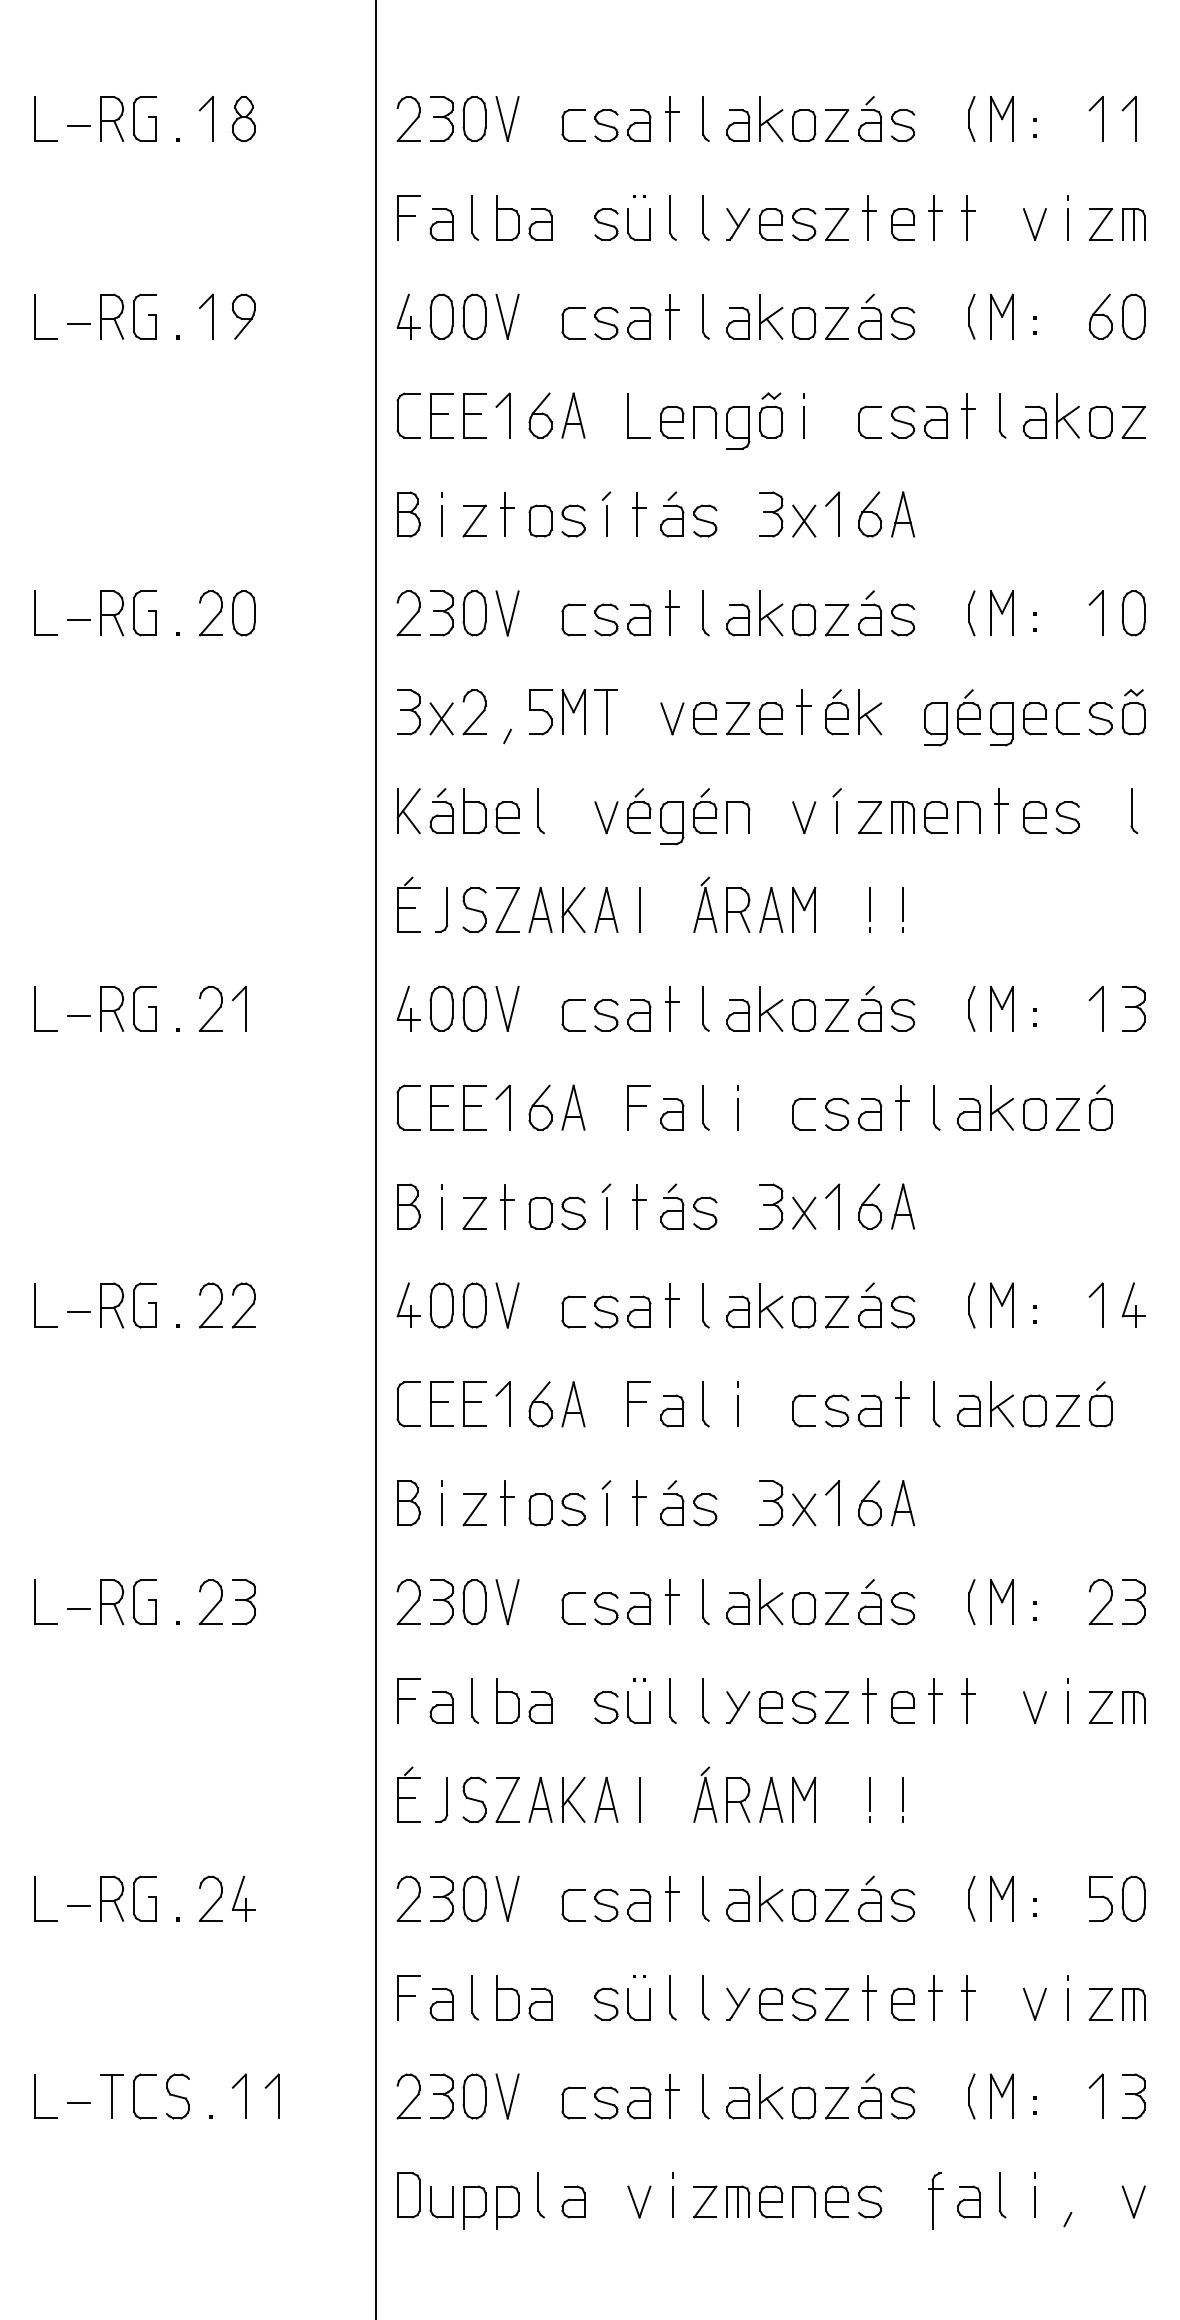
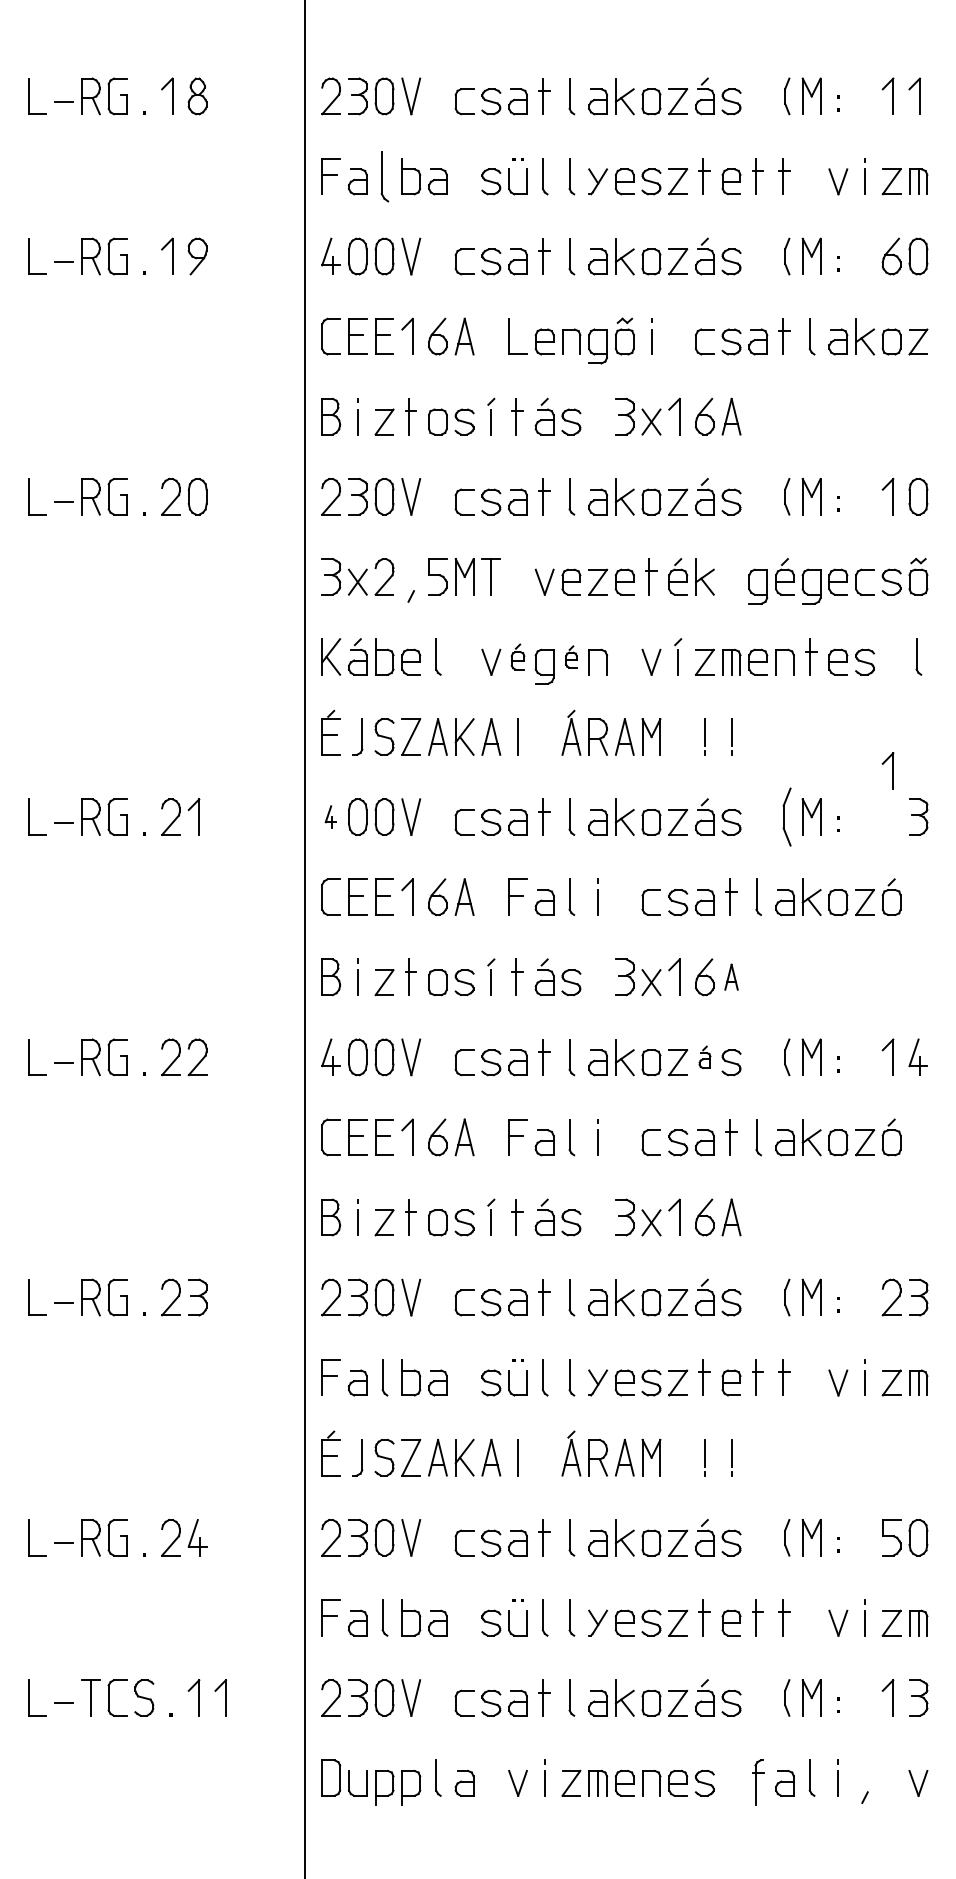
part: (475, 217) -> (385, 176), size x1.4
part: (639, 811) -> (518, 657), size x0.7
part: (705, 811) -> (571, 657), size x0.6
part: (408, 1008) -> (331, 816), size x0.6
part: (971, 1008) -> (786, 816), size x1.6
part: (1102, 1008) -> (893, 770), moved
part: (902, 1206) -> (731, 977), size x0.7
part: (870, 1305) -> (705, 1057), size x0.6

